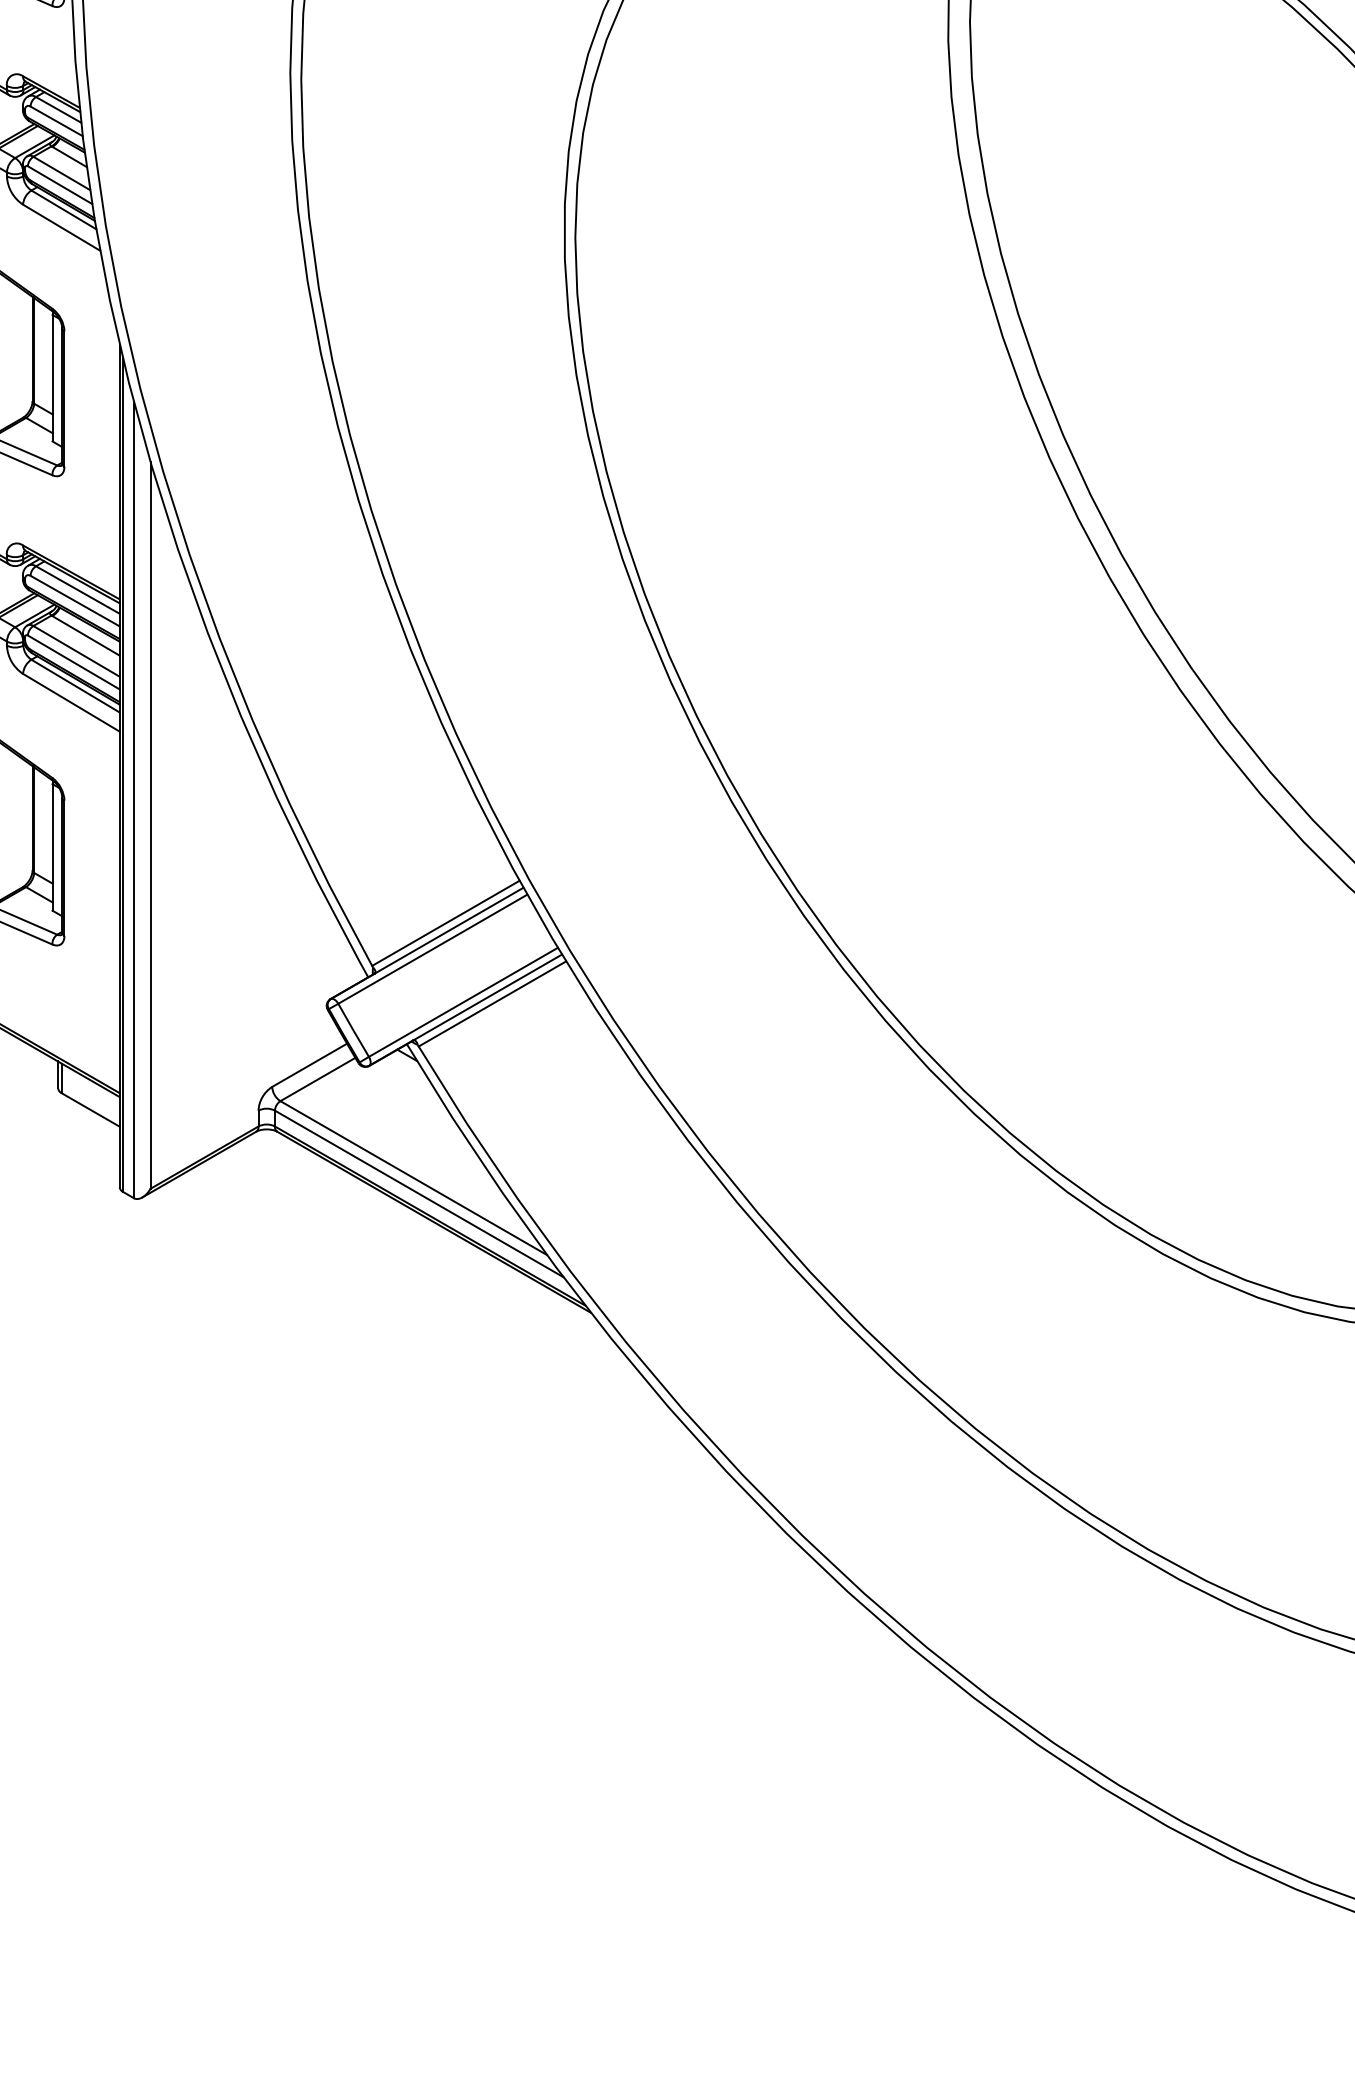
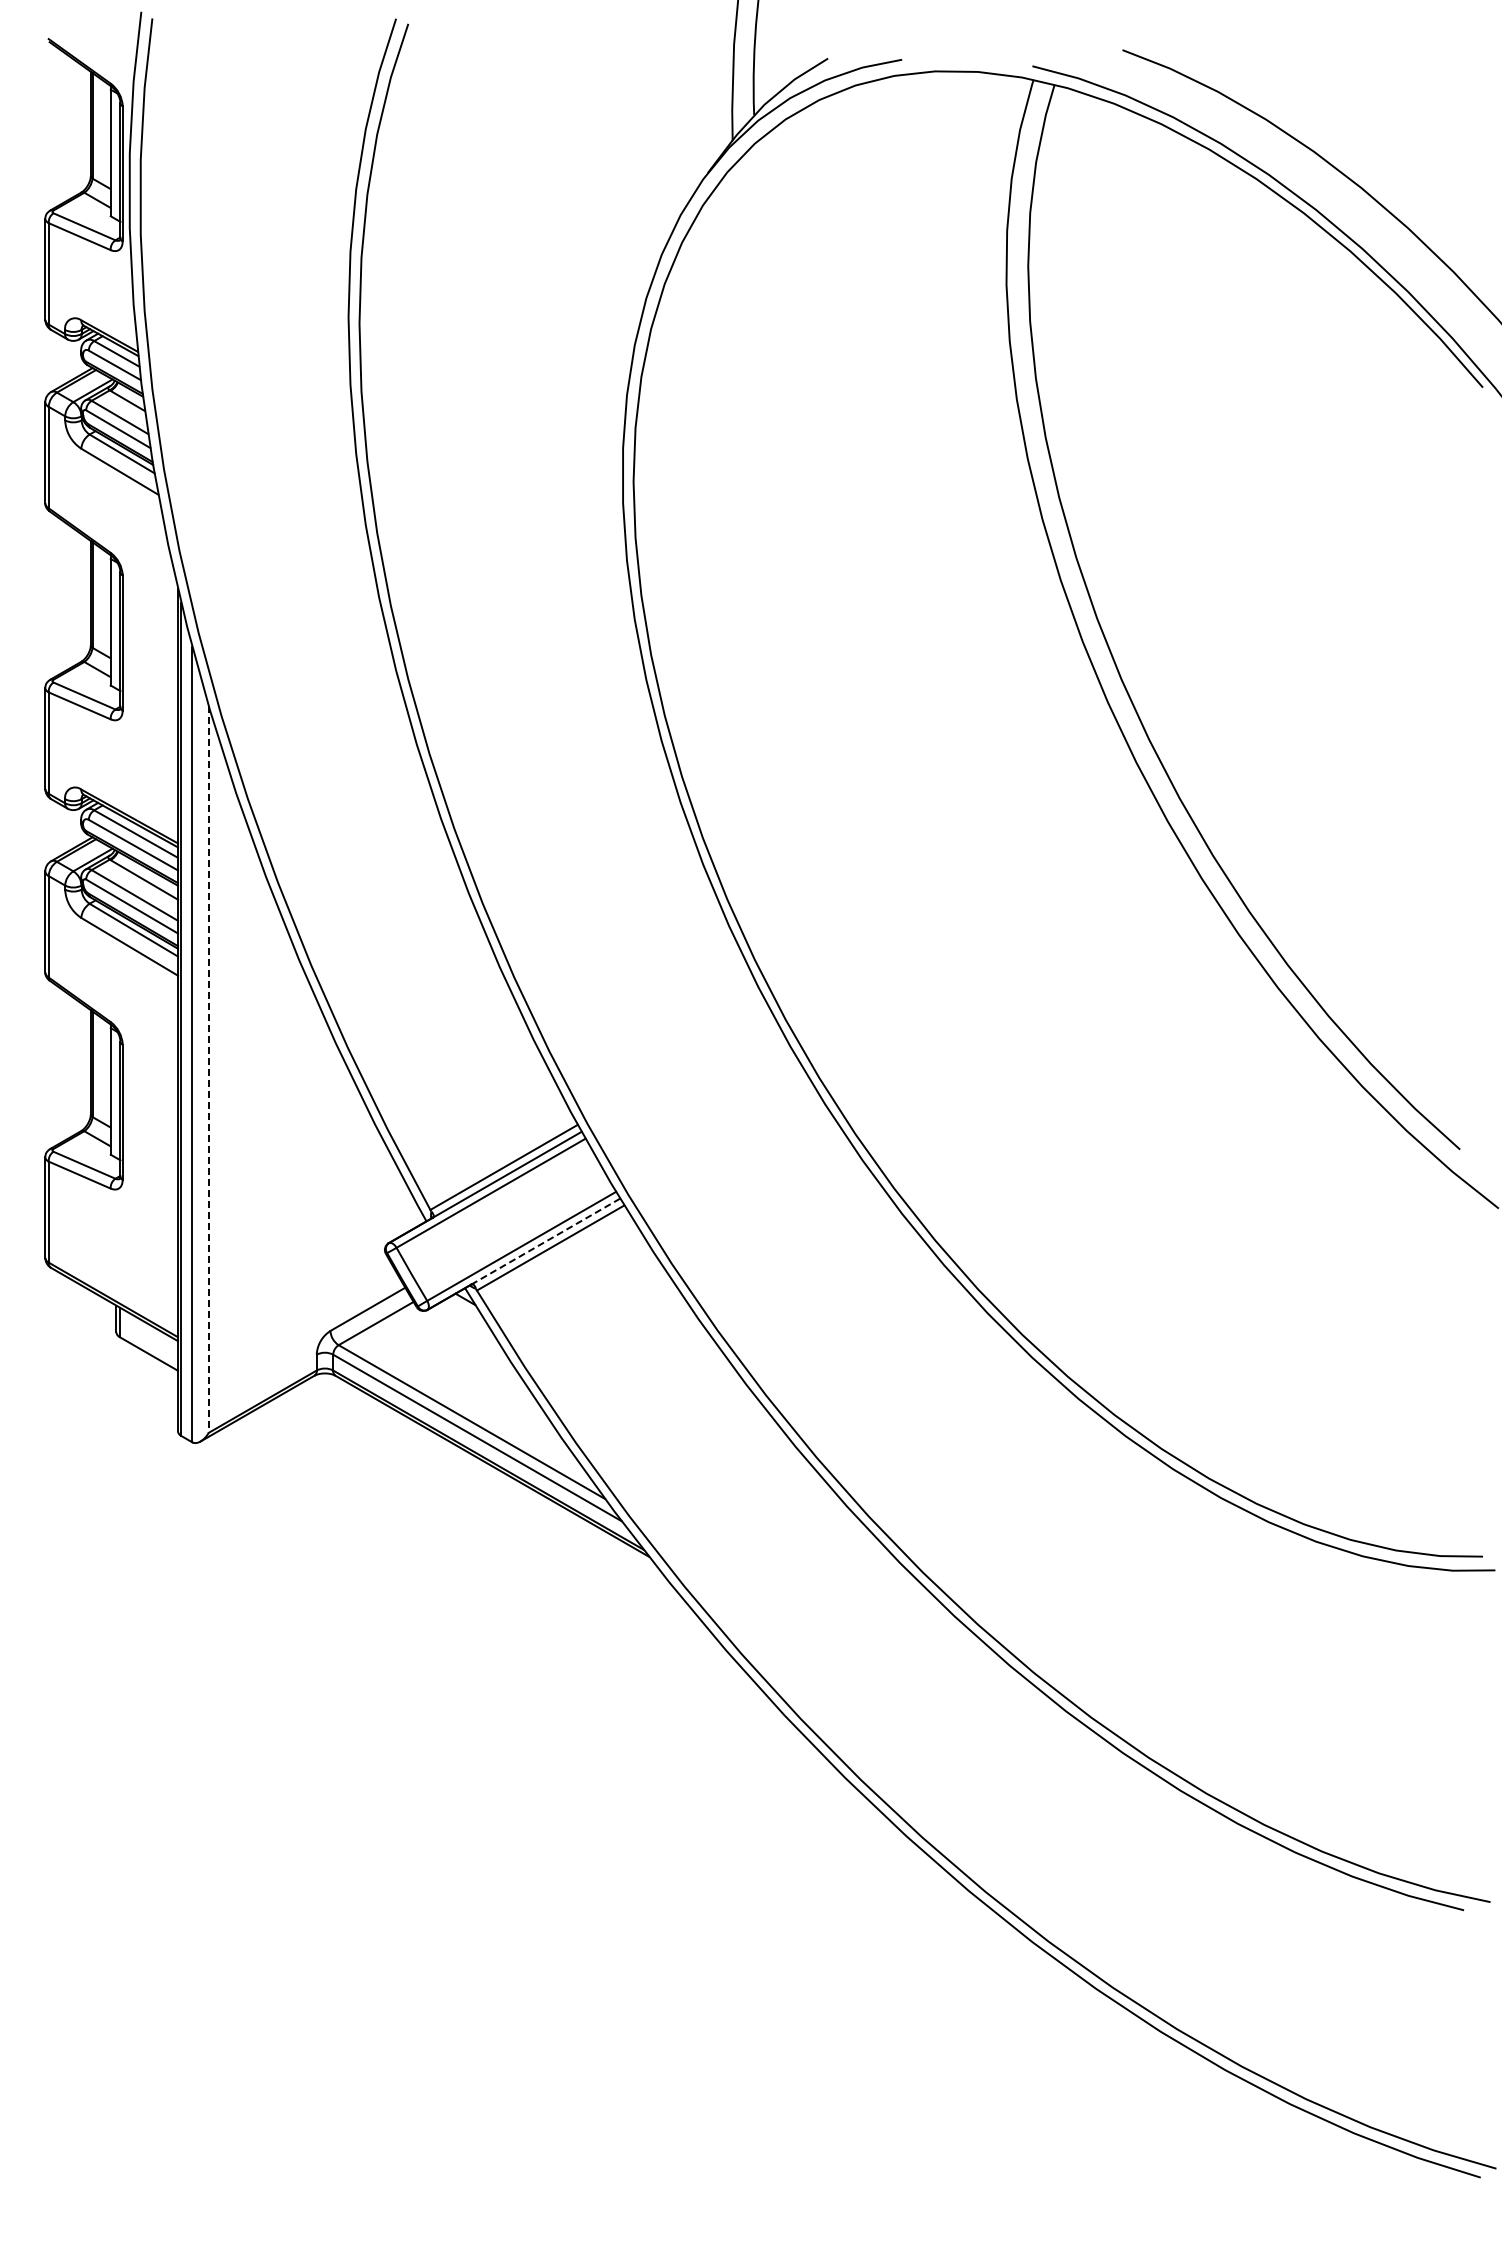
line: (150, 825) -> (208, 1069), solid -> dashed
line: (487, 997) -> (545, 1241), solid -> dashed

